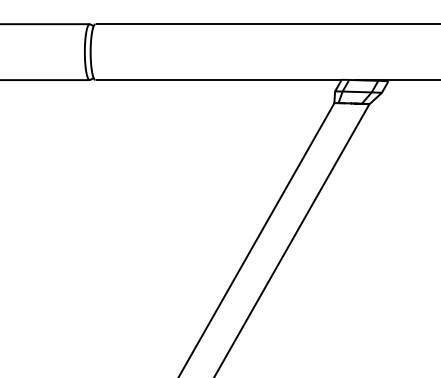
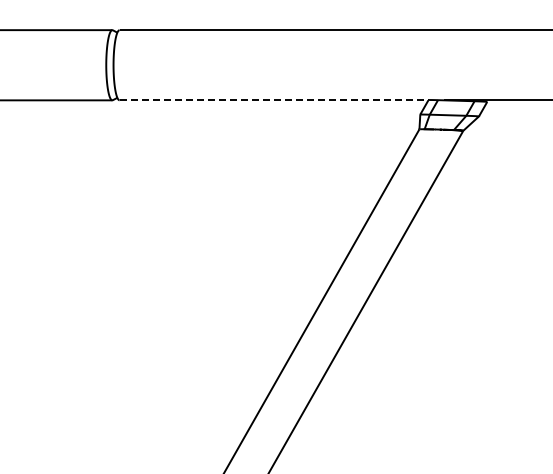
line: (218, 80) -> (274, 100), solid -> dashed

